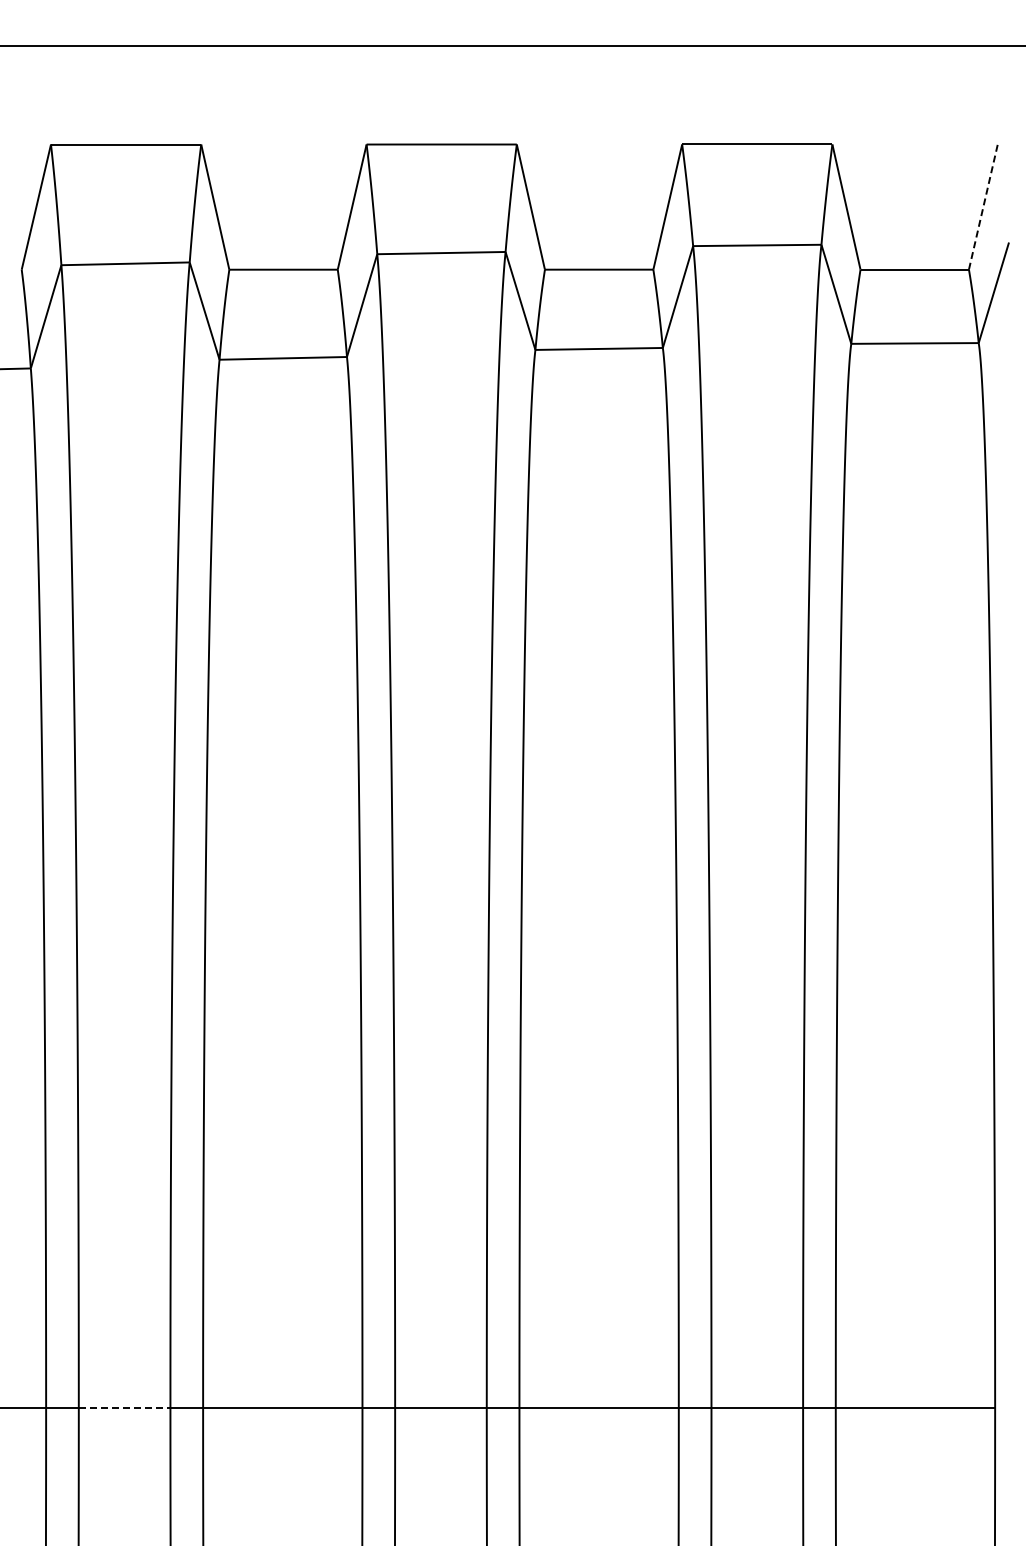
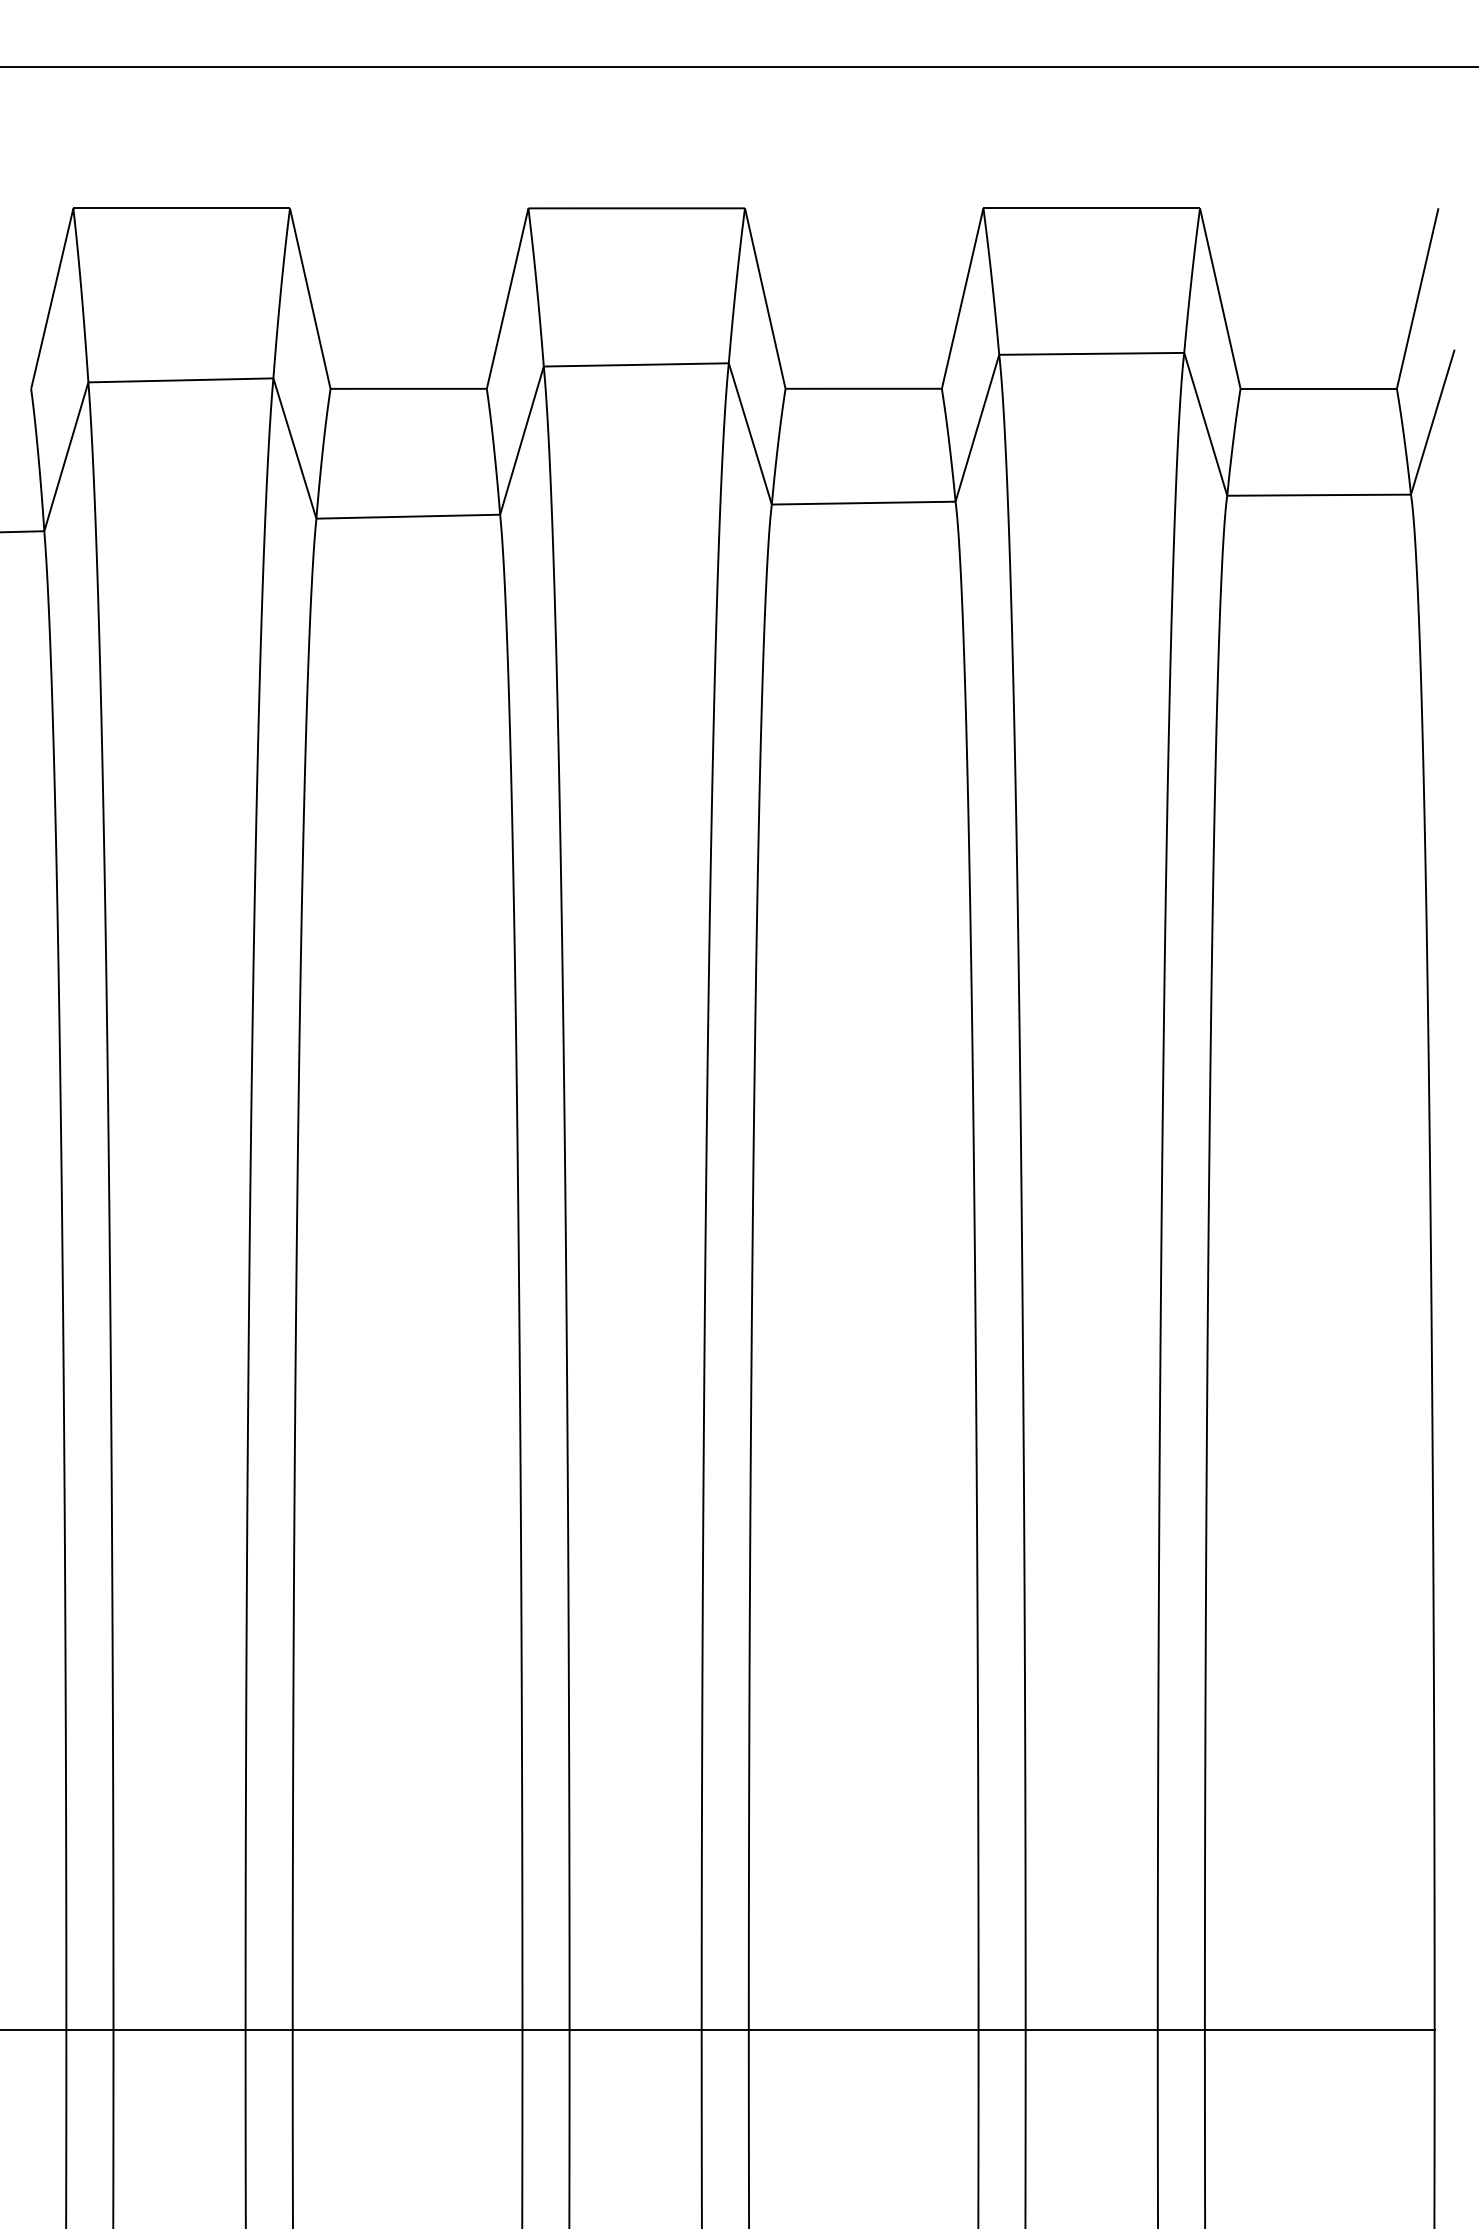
line: (983, 206) -> (1417, 297), dashed -> solid
line: (124, 1408) -> (179, 2030), dashed -> solid

